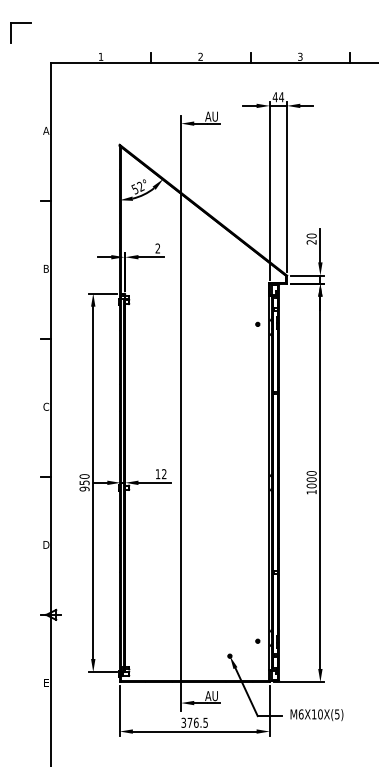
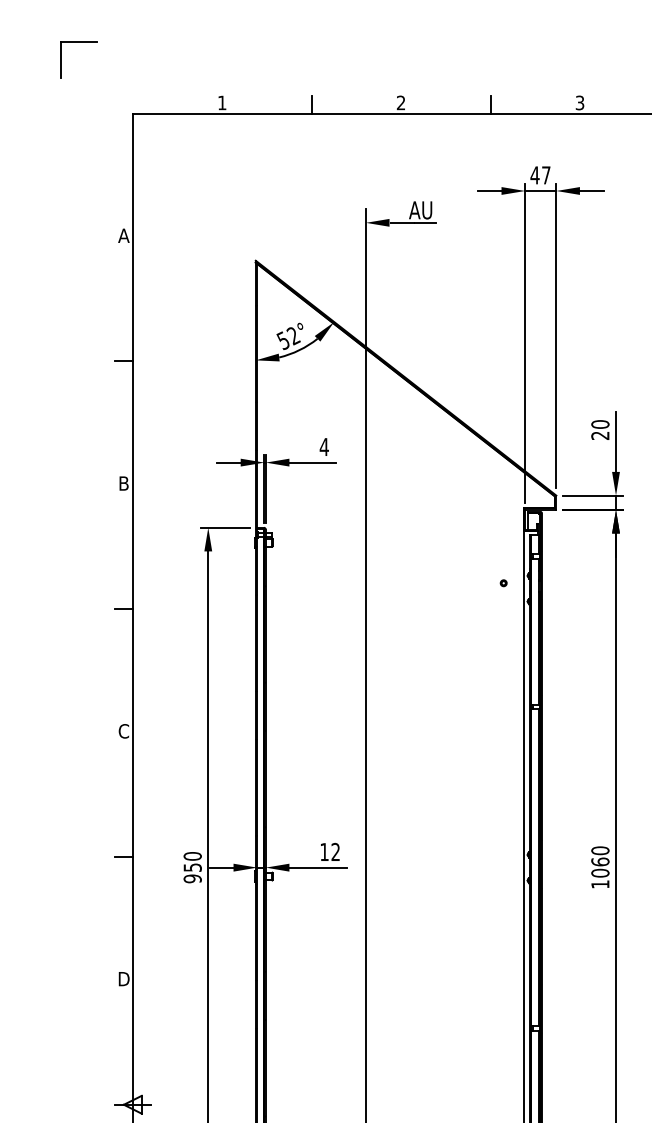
text: (281, 97) -> (546, 175), 44 -> 47
text: (157, 248) -> (323, 446), 2 -> 4
text: (311, 479) -> (600, 861), 1000 -> 1060

